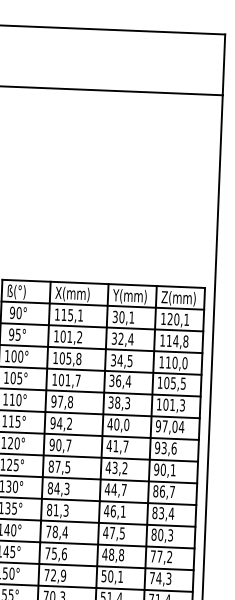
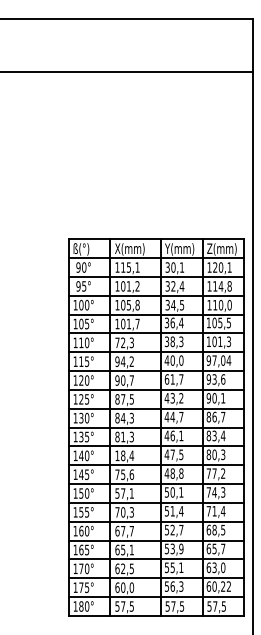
text: (62, 401) -> (124, 342), 97,8 -> 72,3
text: (108, 445) -> (166, 379), 41,7 -> 61,7
text: (48, 531) -> (117, 455), 78,4 -> 18,4
text: (55, 575) -> (124, 493), 72,9 -> 57,1

